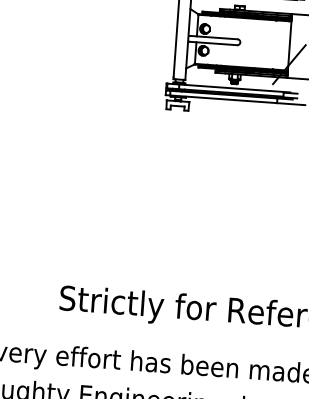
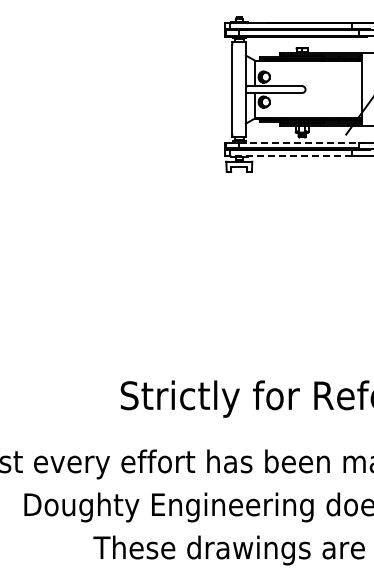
line: (235, 88) -> (303, 142), solid -> dashed
line: (223, 98) -> (290, 155), solid -> dashed

